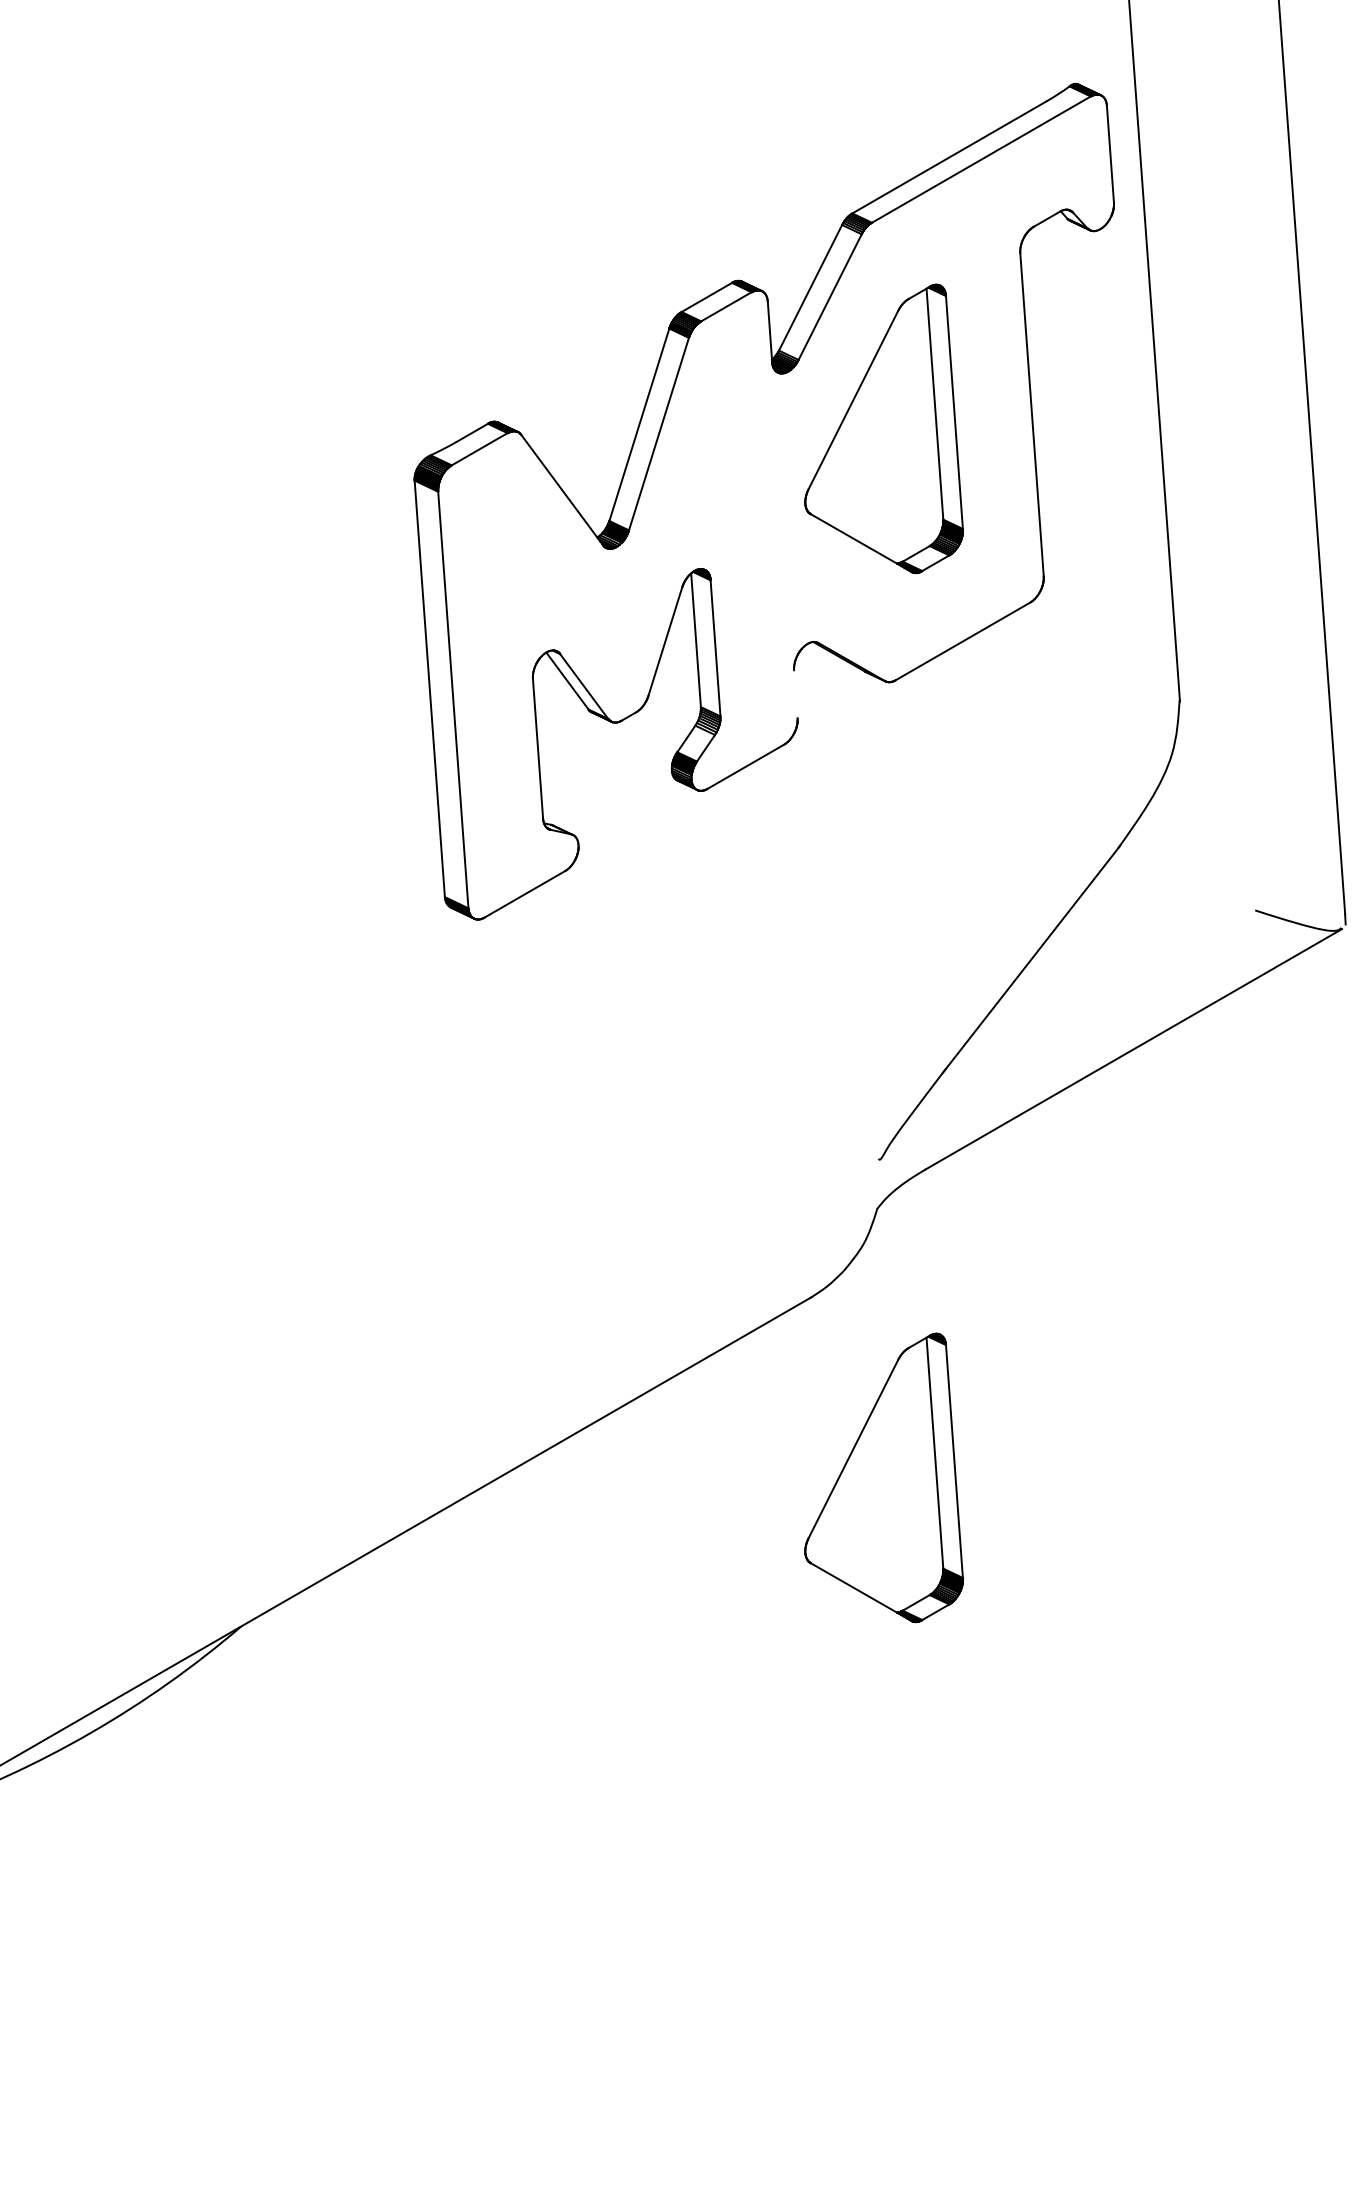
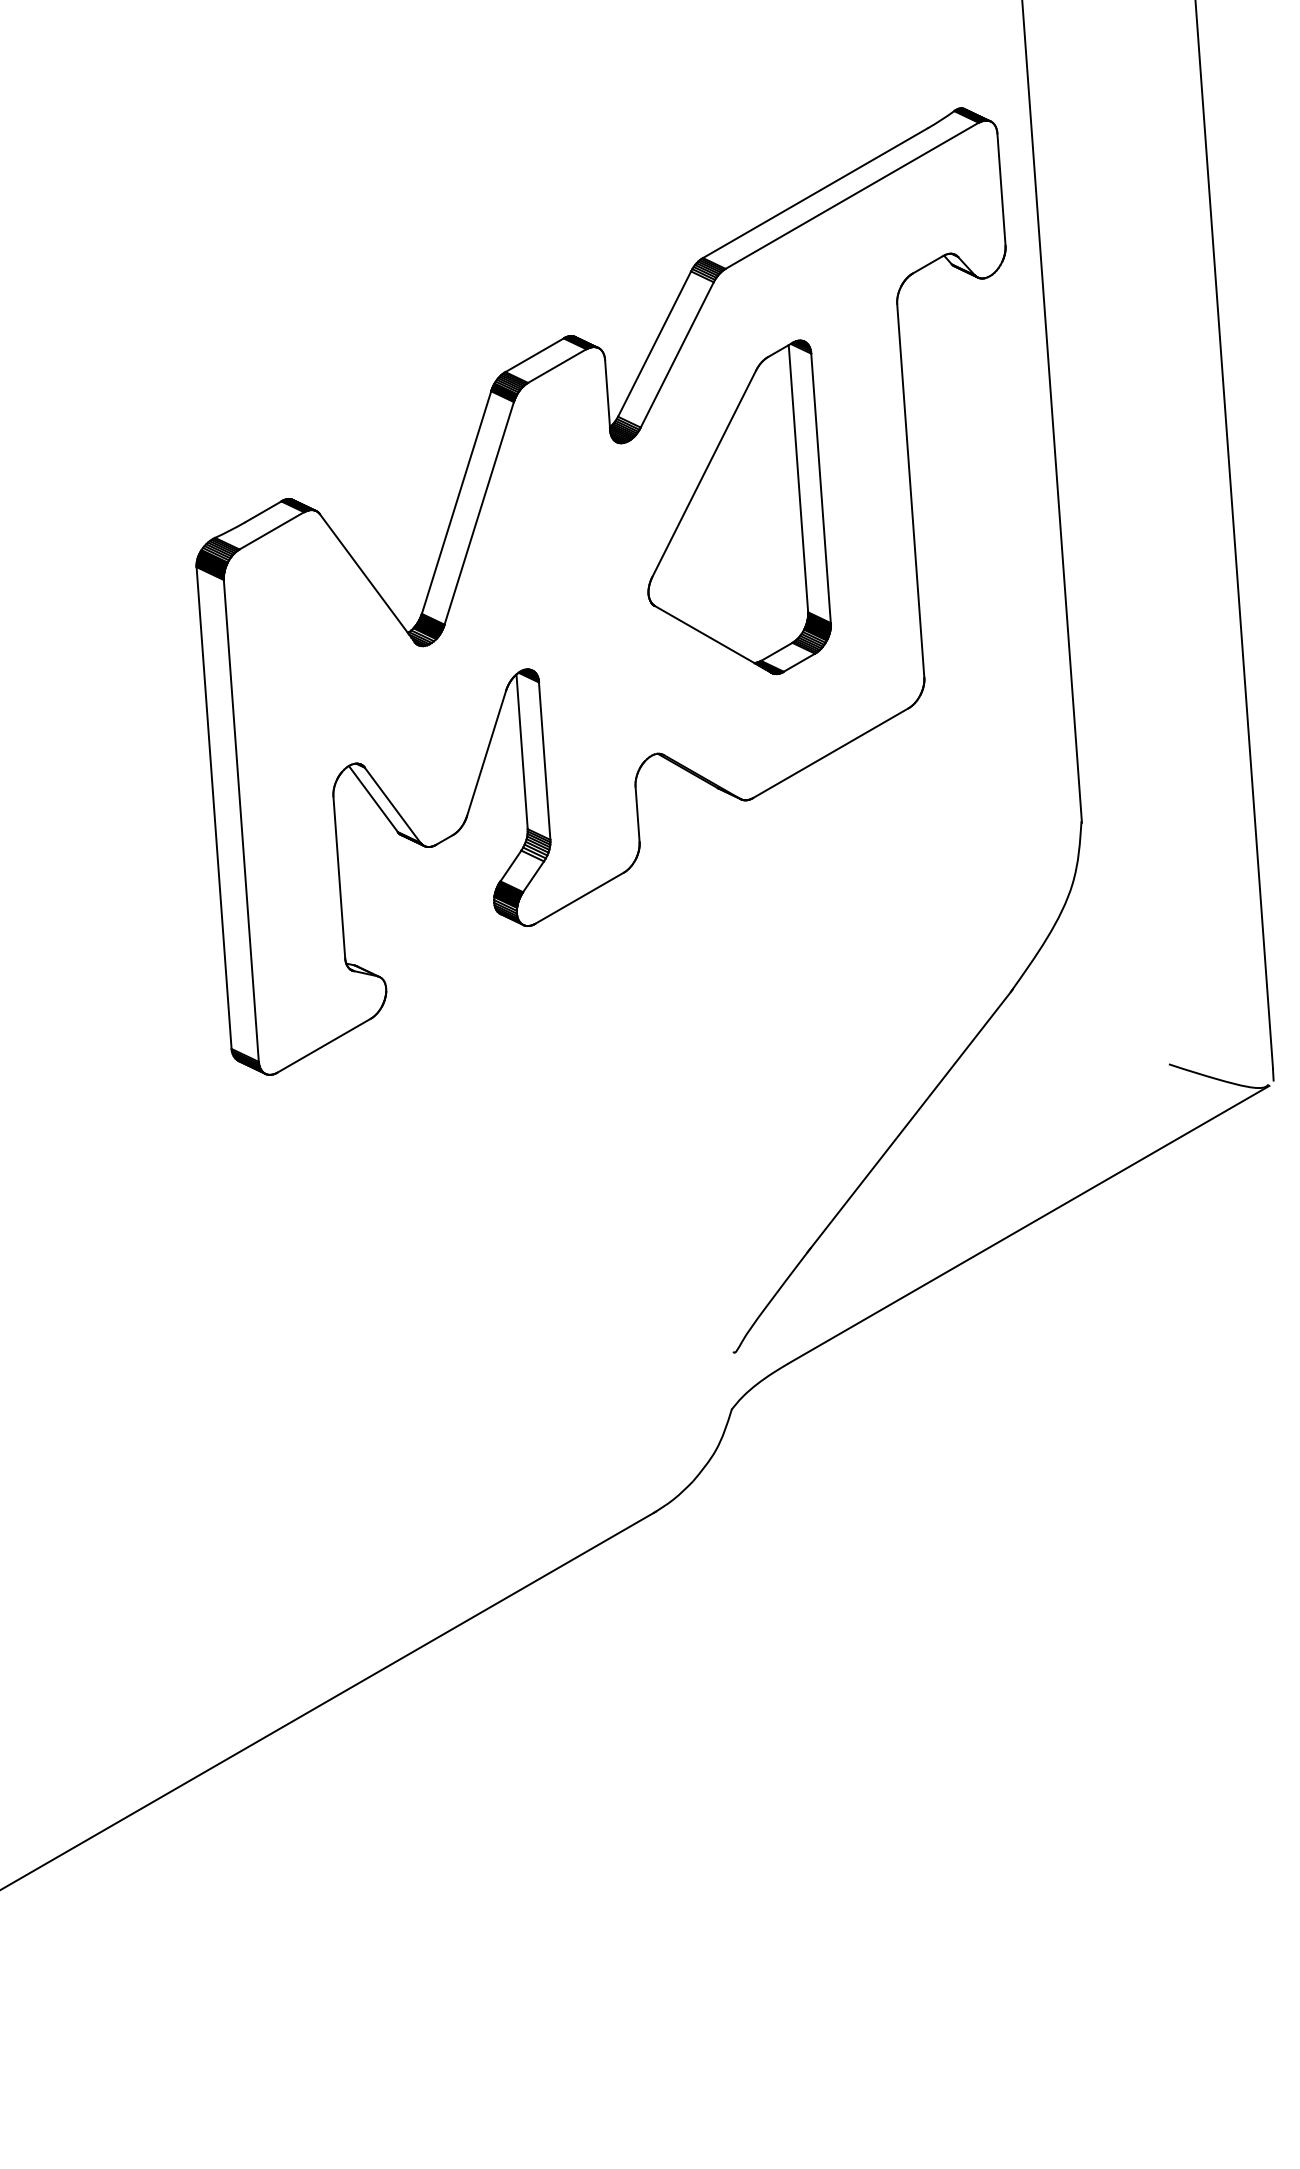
line: (795, 694) -> (637, 814), added
part: (883, 1477) -> (738, 1720), removed

